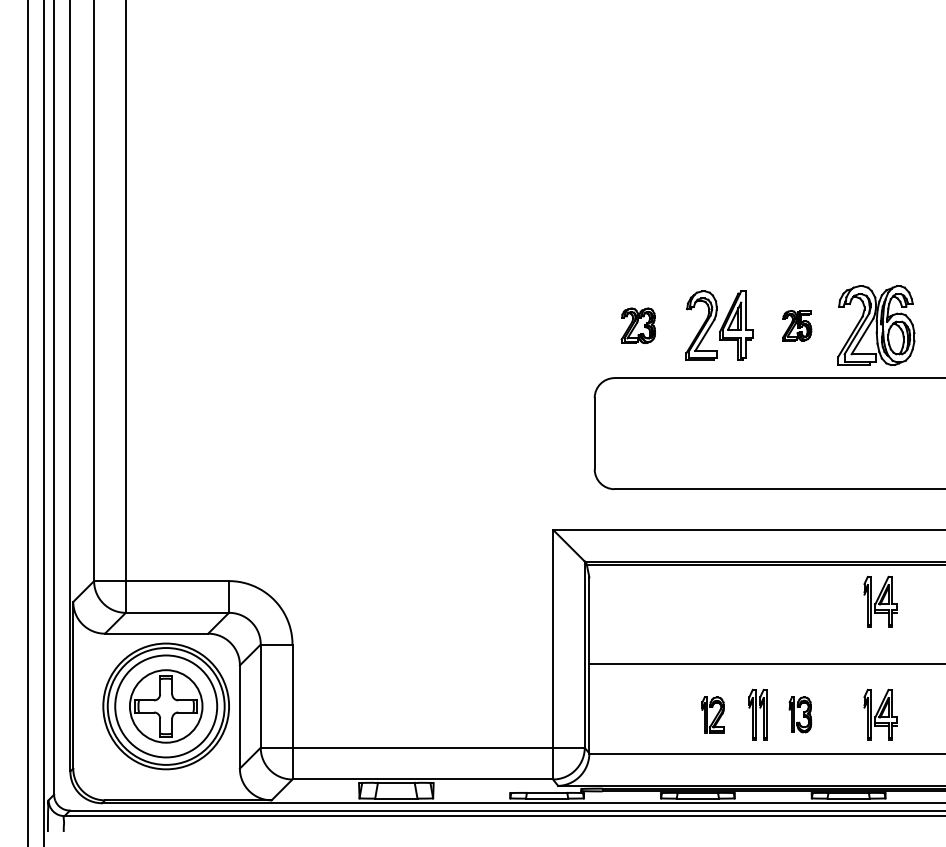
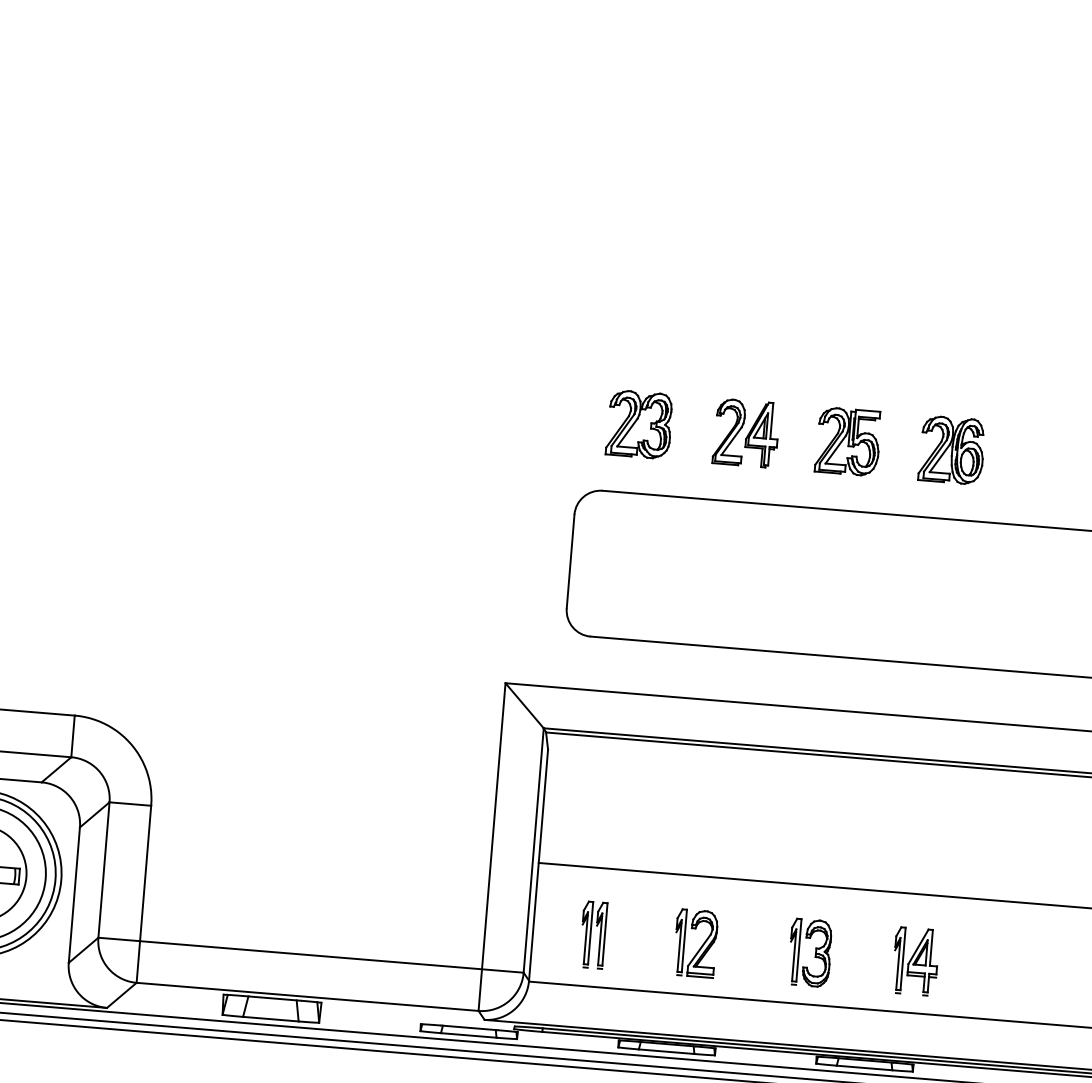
part: (638, 325) -> (639, 424), size x1.43
part: (719, 325) -> (746, 433), size x0.71
part: (796, 325) -> (847, 441), size x1.67
part: (876, 325) -> (952, 449), size x0.62
part: (880, 601) -> (927, 812), removed
part: (712, 714) -> (694, 942), size x1.43
part: (757, 714) -> (592, 934), moved
part: (800, 714) -> (810, 952), size x1.43

